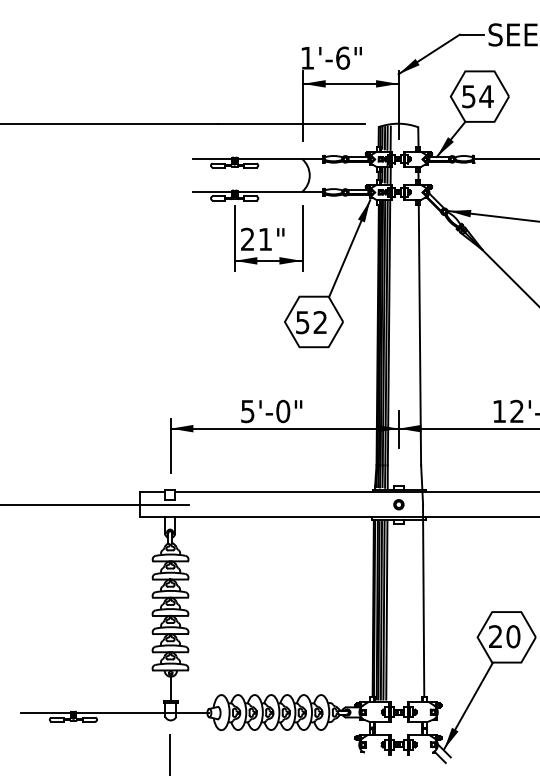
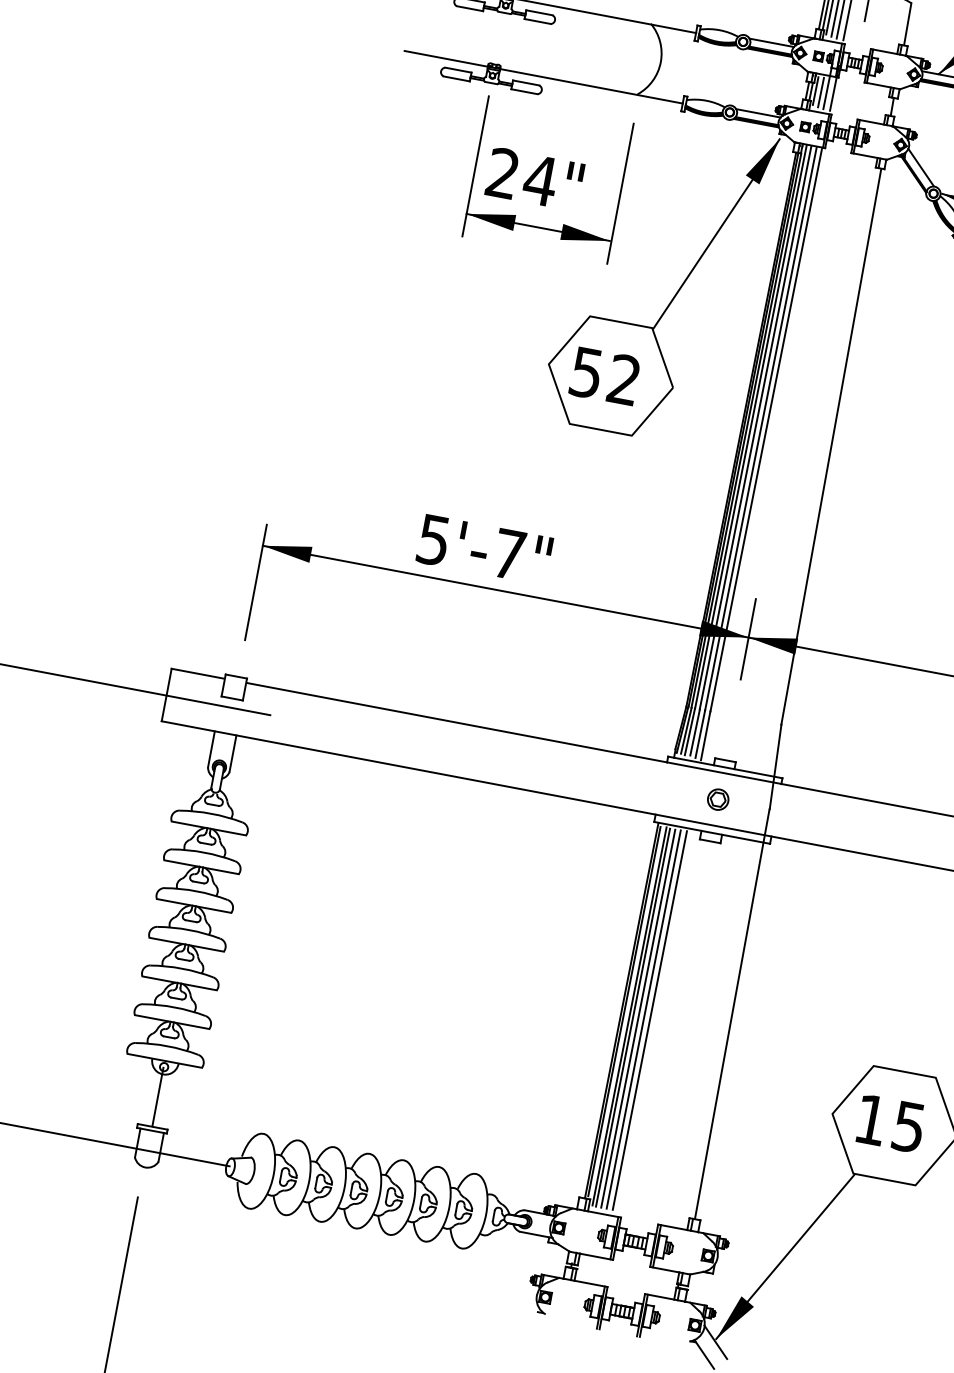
text: (265, 239) -> (540, 180), 21" -> 24"
text: (283, 411) -> (509, 554), 5'-0" -> 5'-7"
text: (504, 636) -> (890, 1122), 20 -> 15

